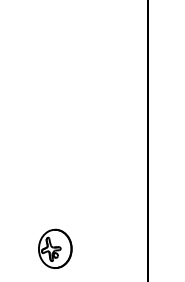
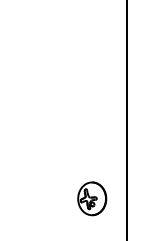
part: (55, 248) -> (92, 198), moved

